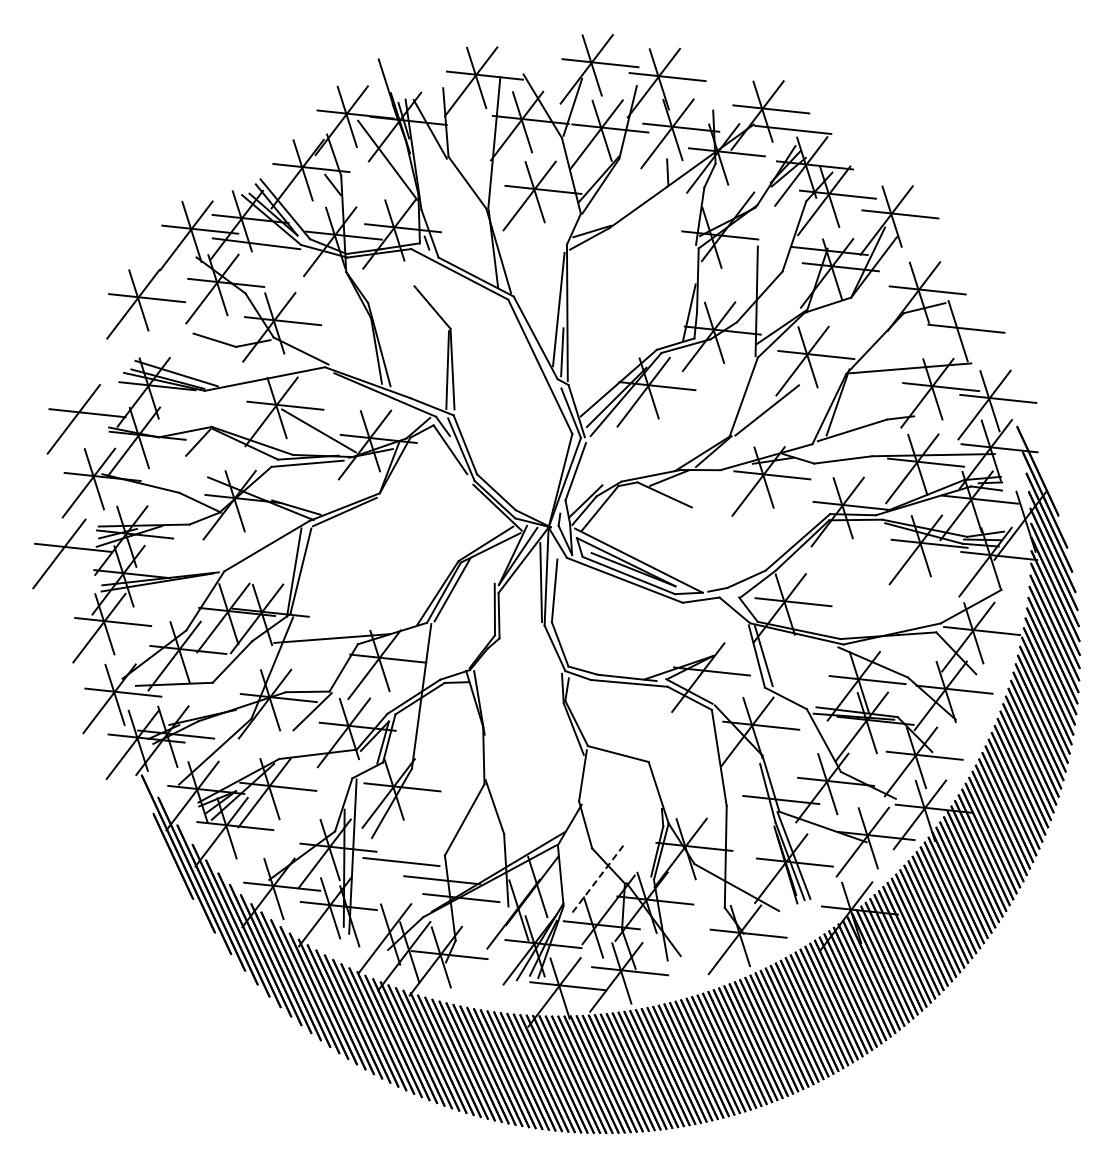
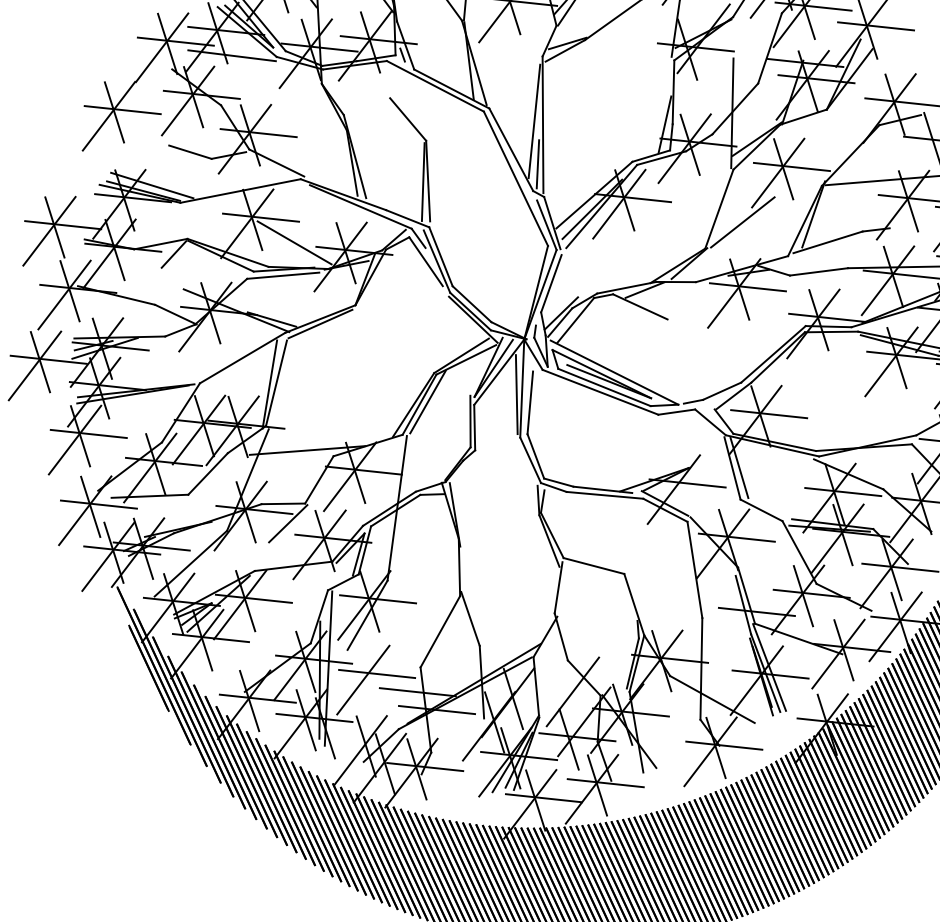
line: (78, 415) -> (54, 227), added
line: (64, 550) -> (40, 362), added
line: (387, 867) -> (363, 679), added
line: (597, 880) -> (573, 692), dashed -> solid

